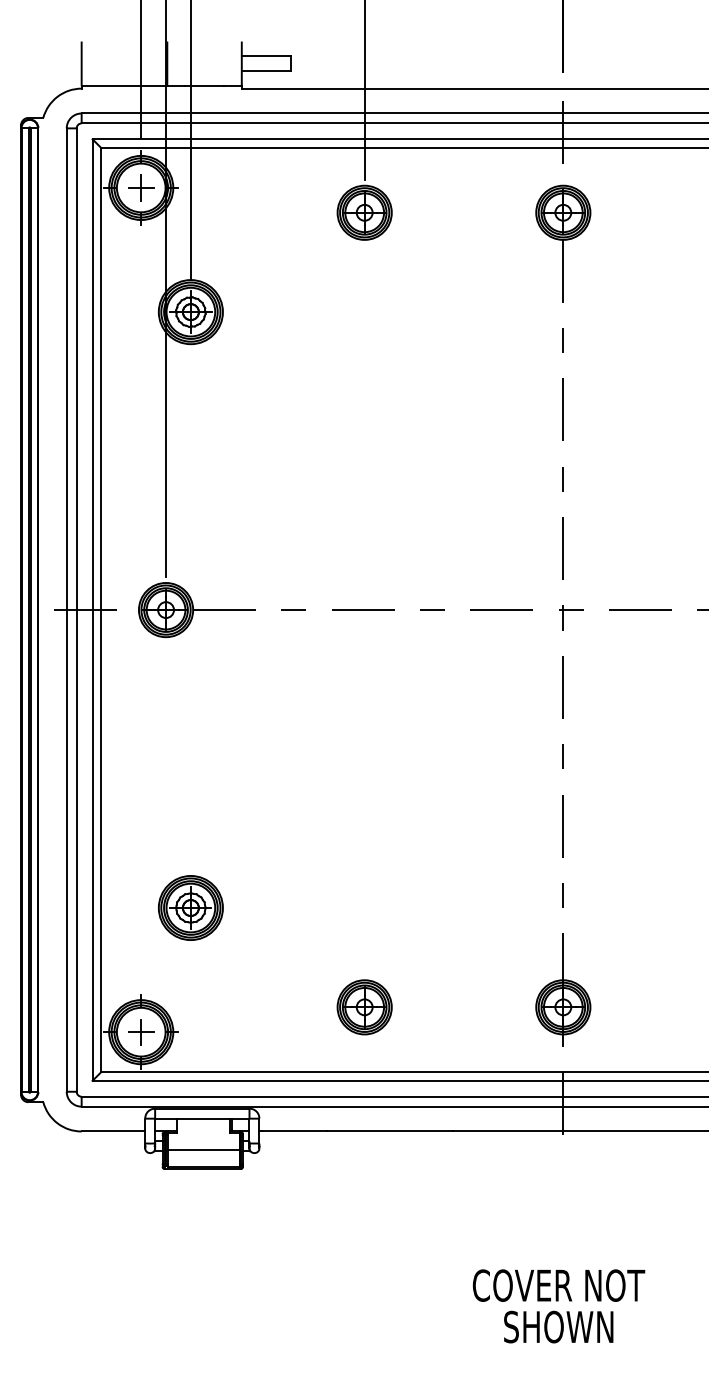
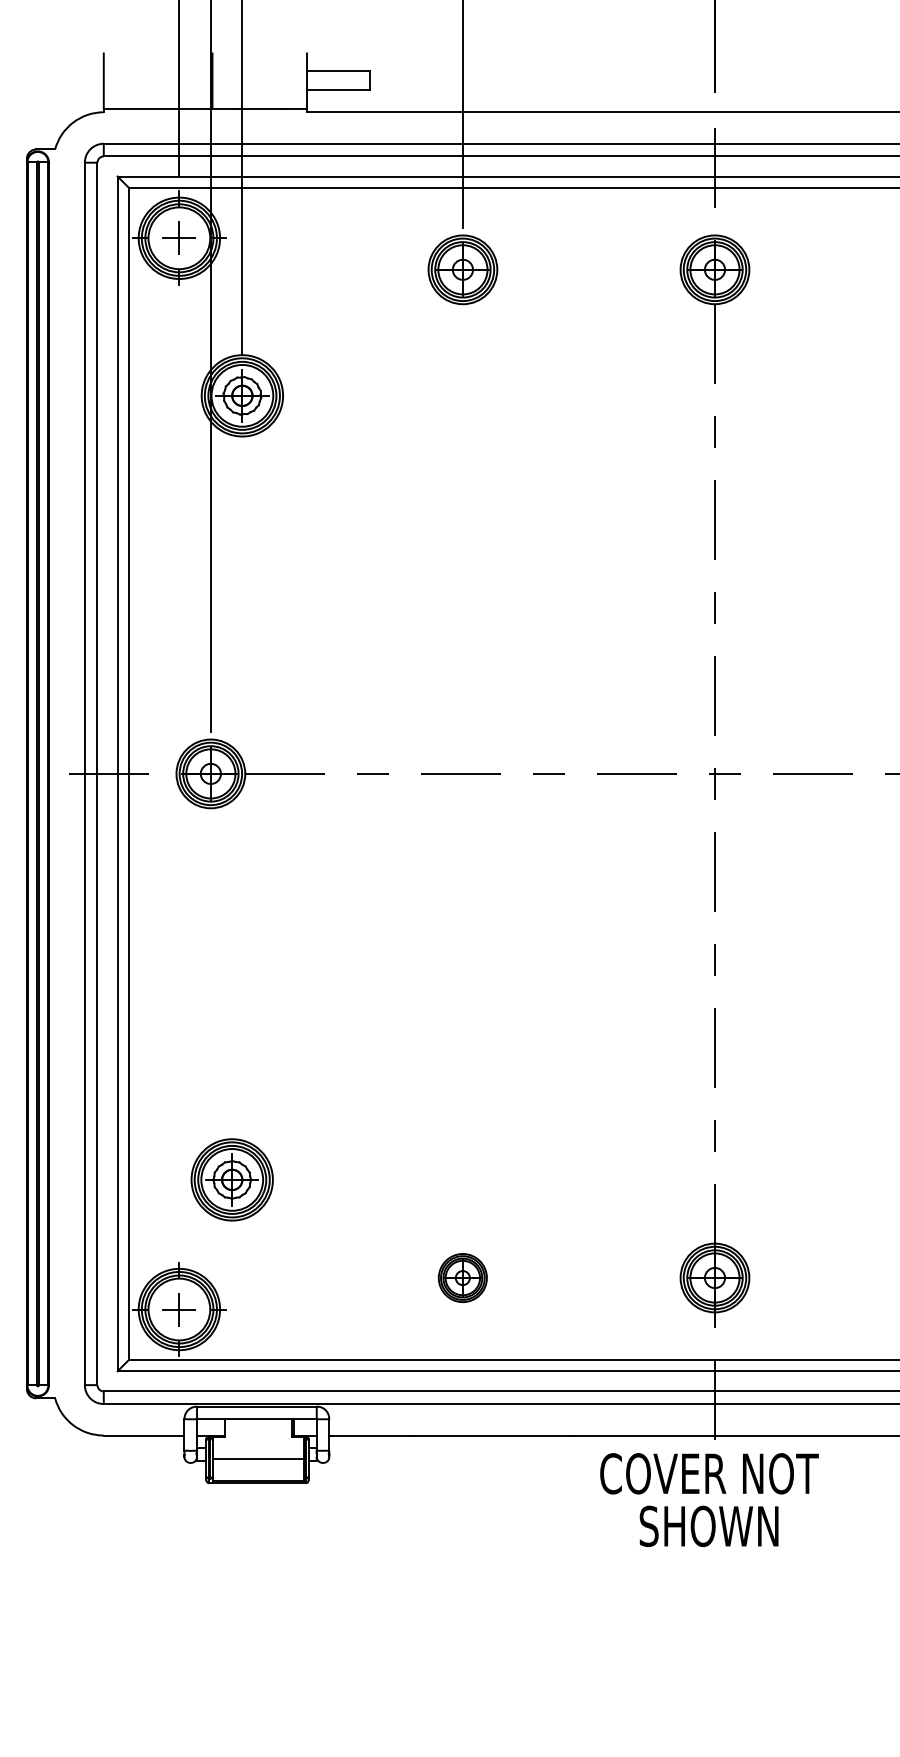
part: (190, 907) -> (231, 1179), moved
part: (364, 1007) -> (462, 1278), size x0.7
text: (558, 1306) -> (708, 1500), moved

